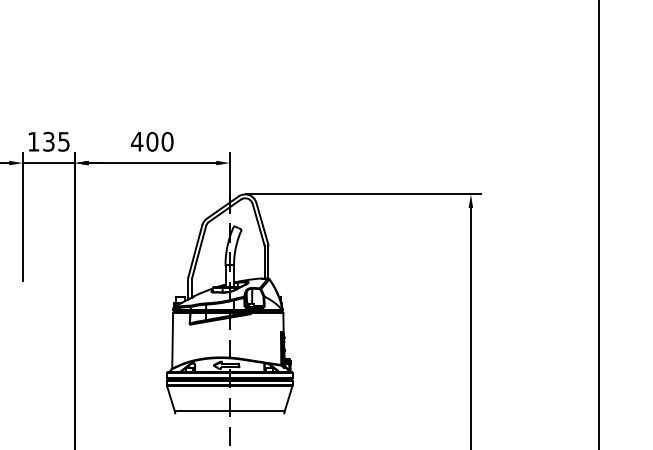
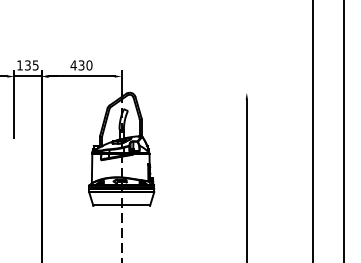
text: (152, 141) -> (81, 65), 400 -> 430
line: (362, 193) -> (190, 92), removed

